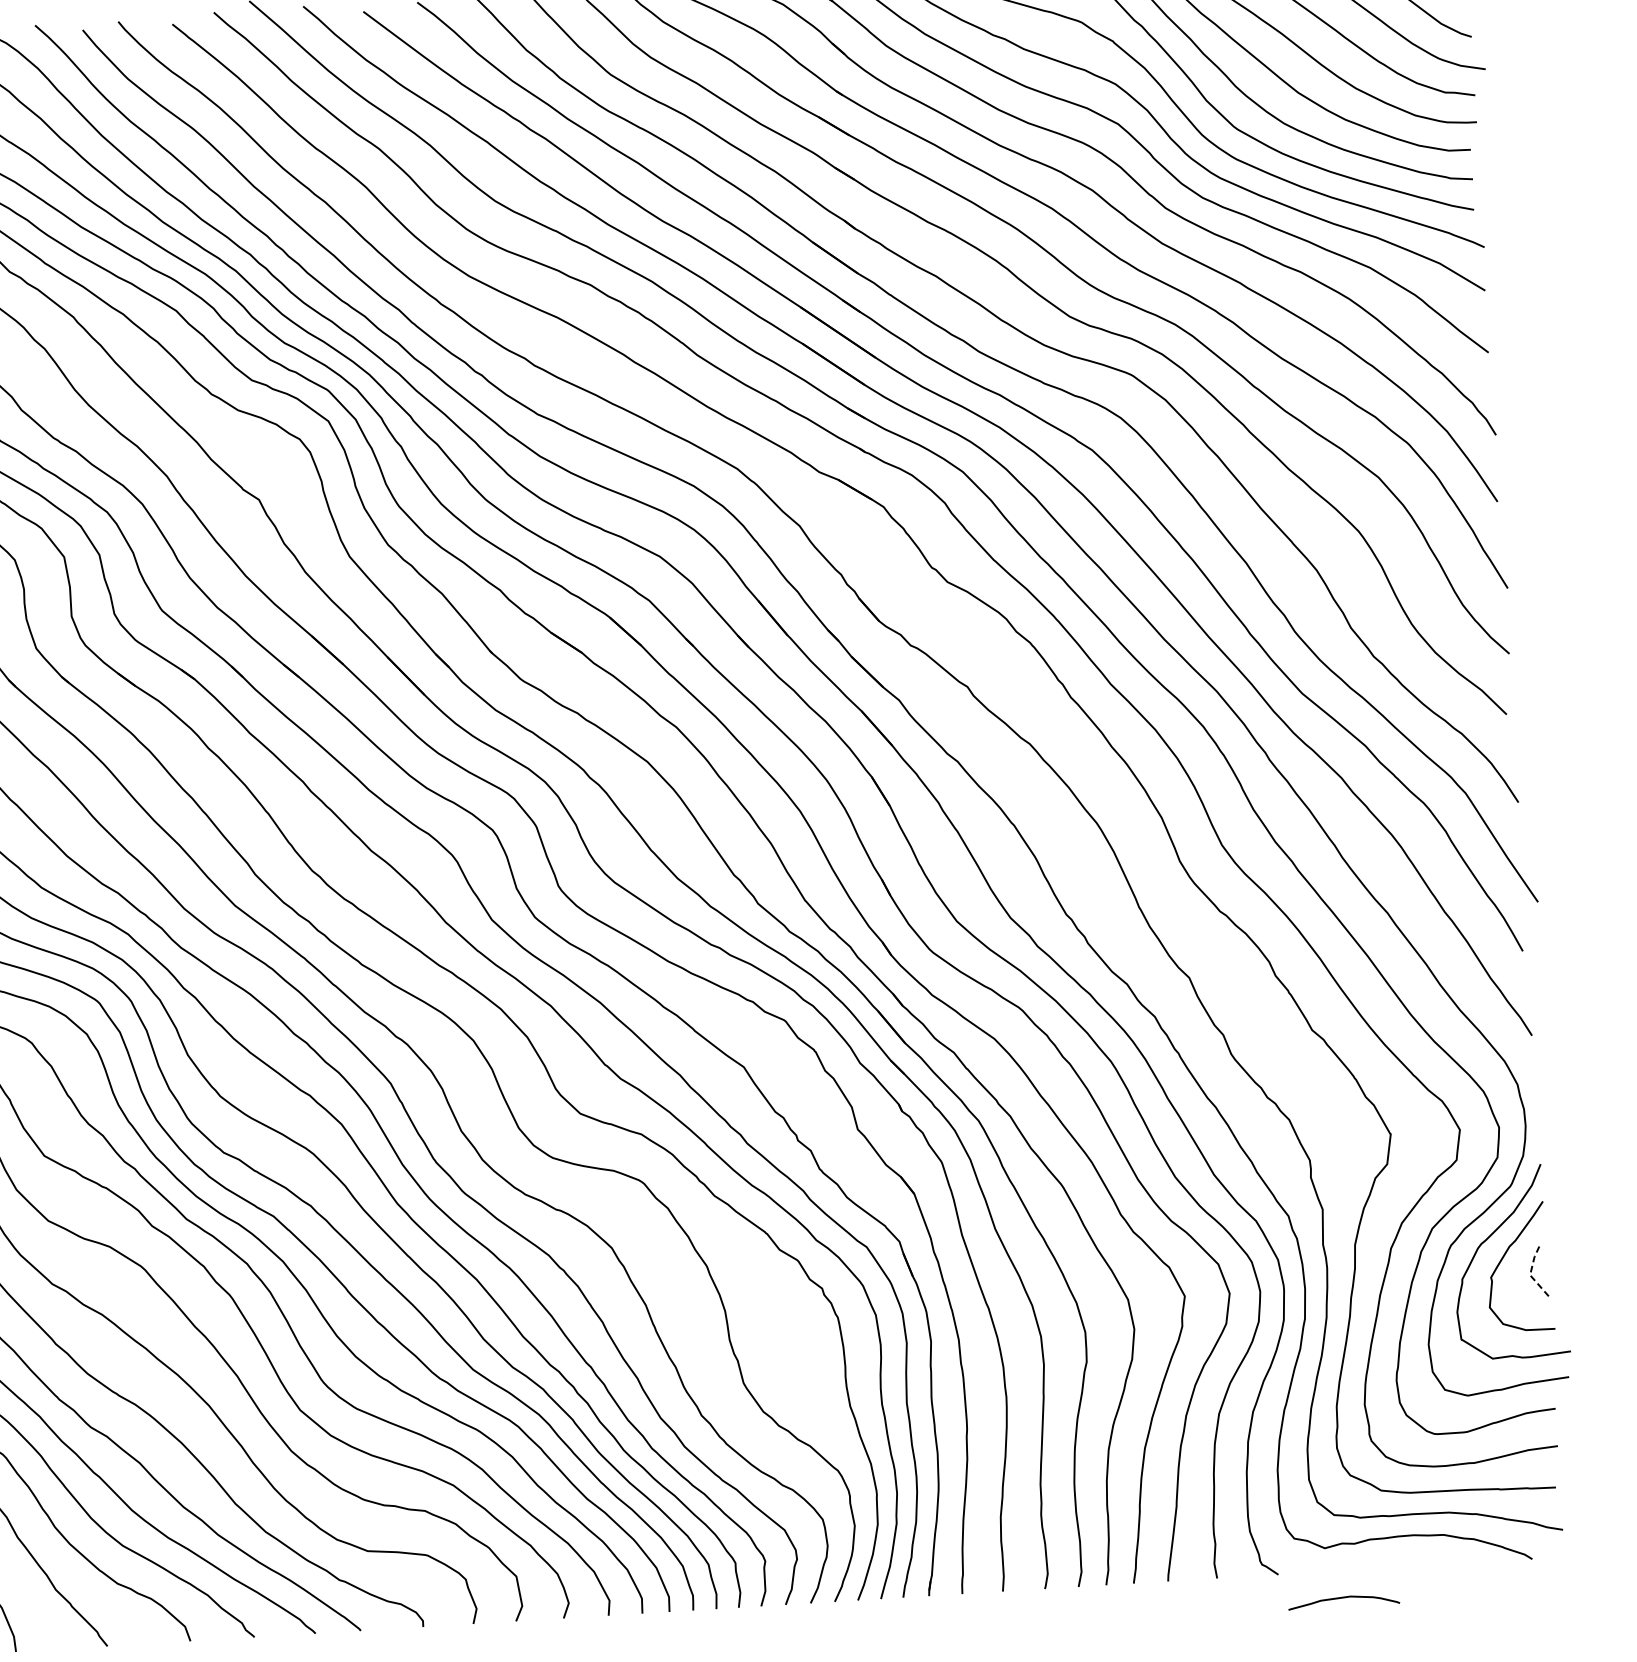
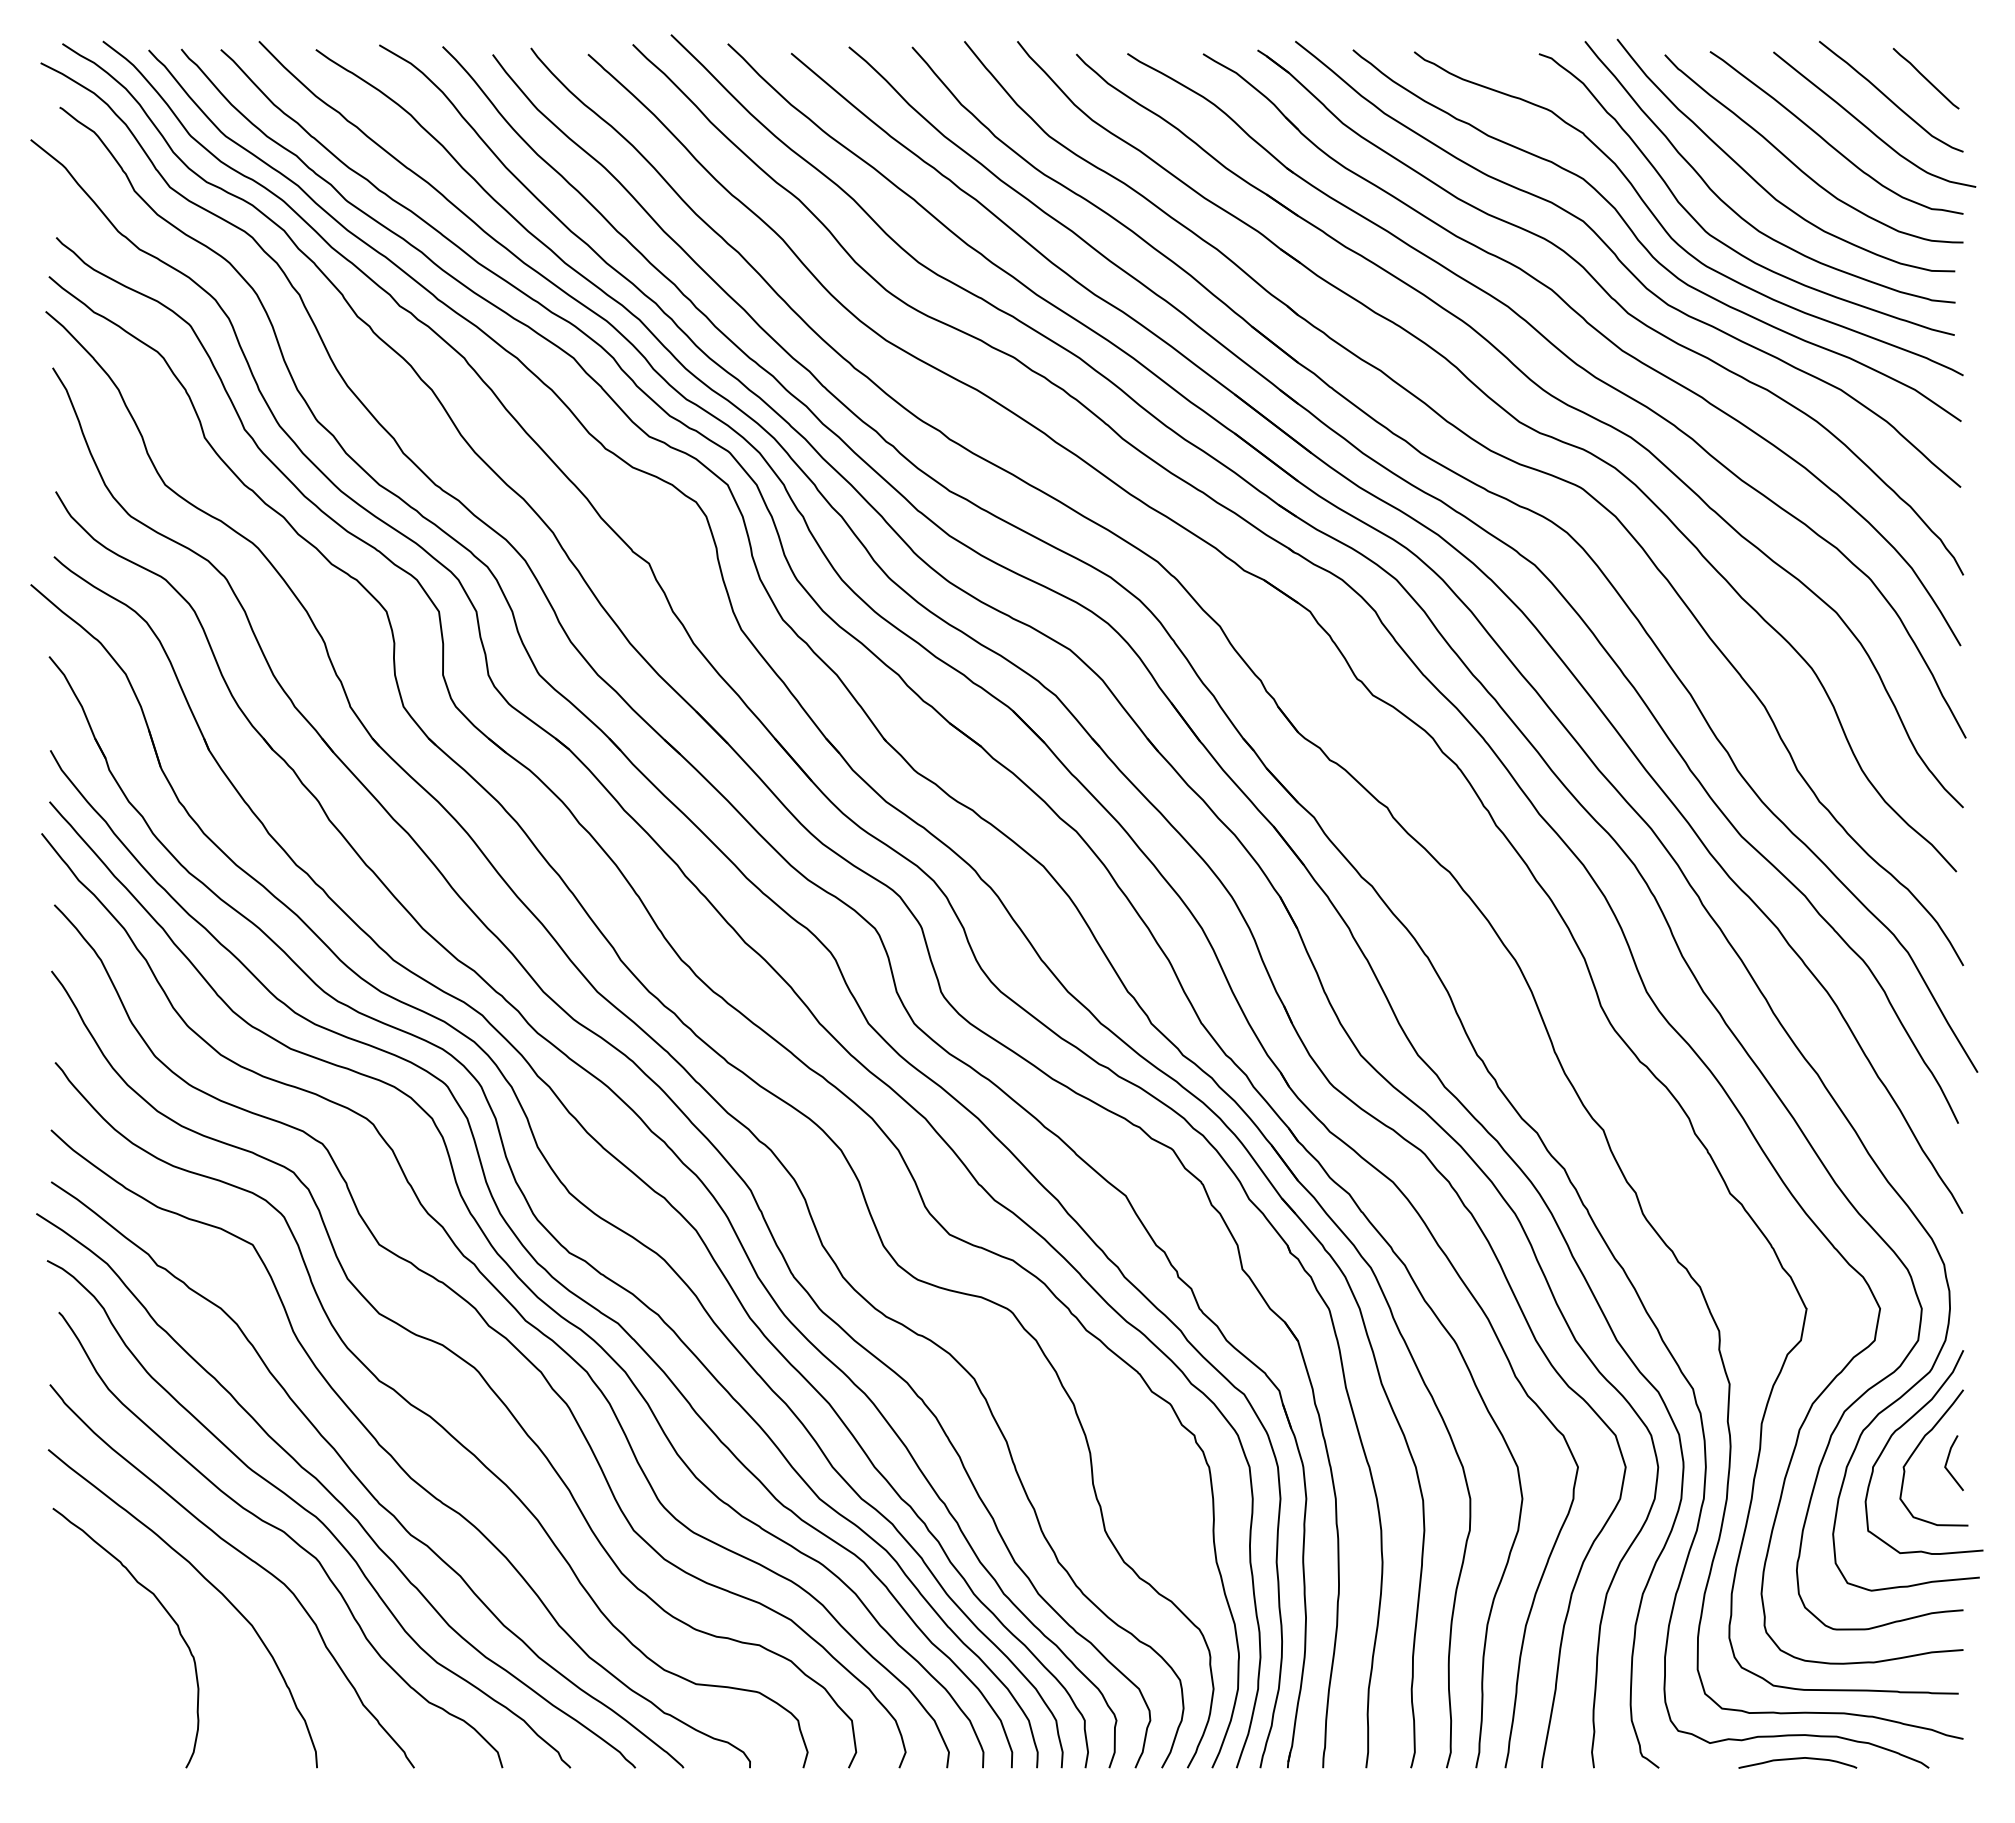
line: (1530, 1272) -> (1945, 1464), dashed -> solid
curve: (1343, 1598) -> (1797, 1759), moved

